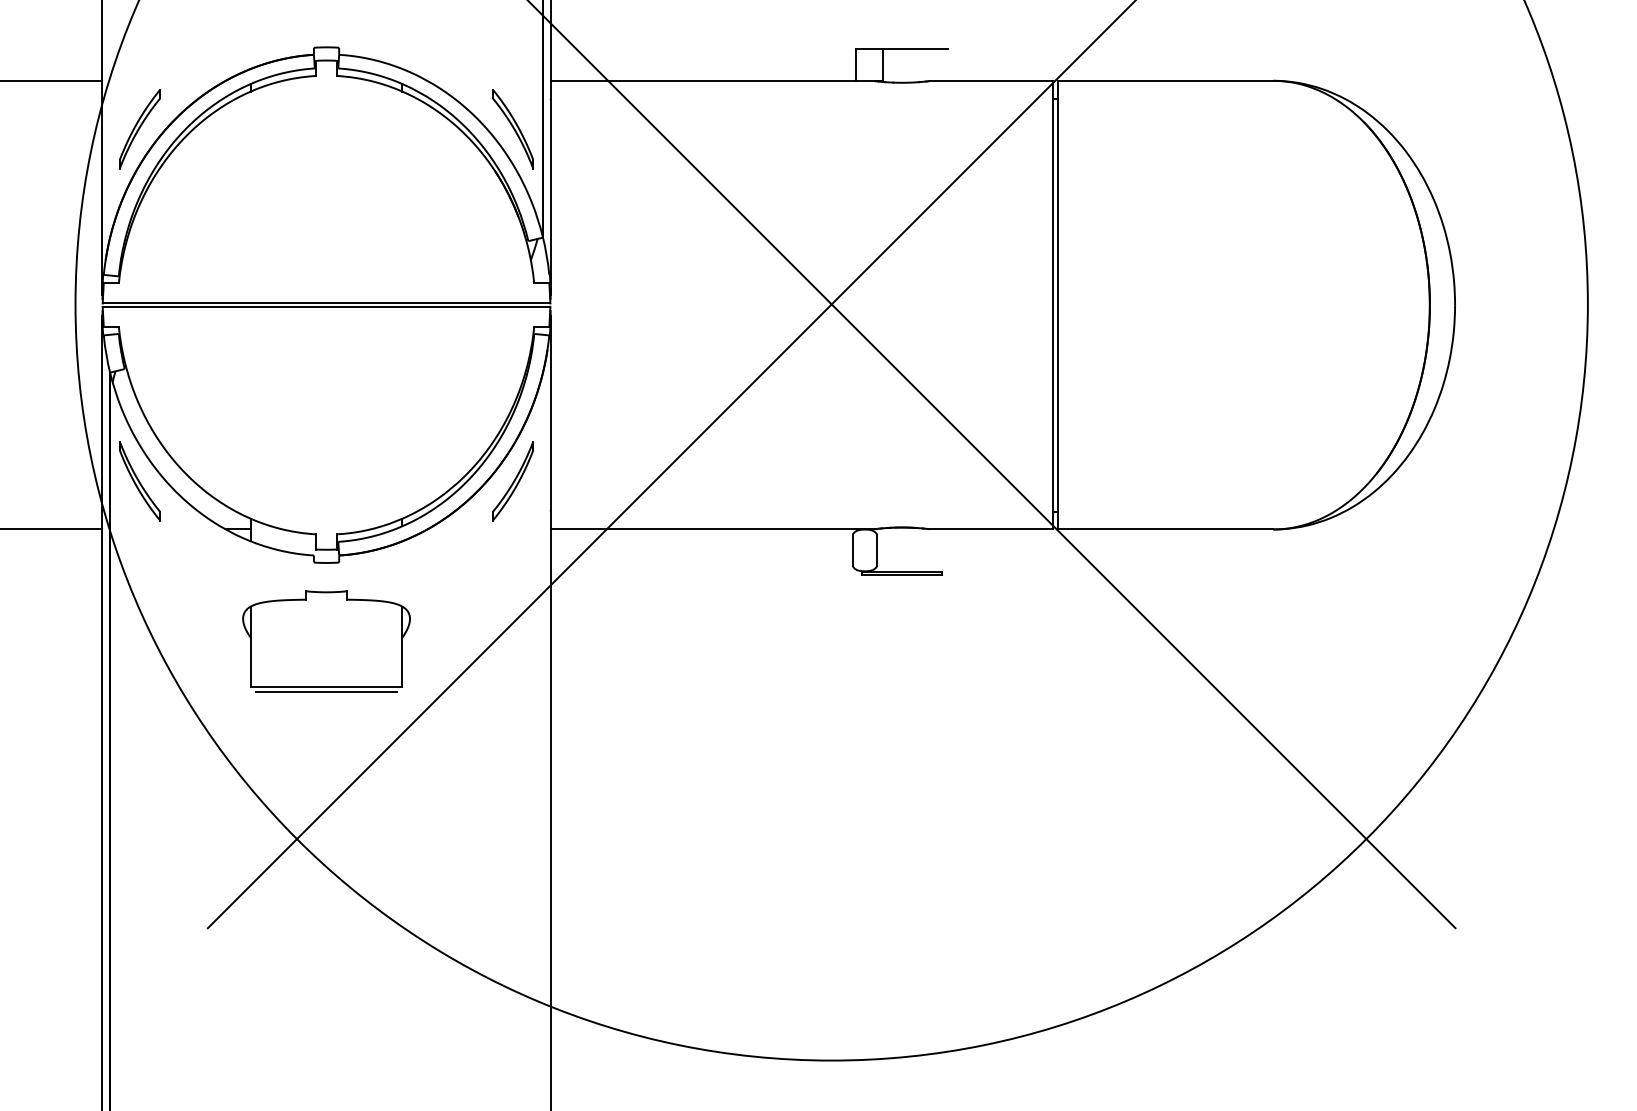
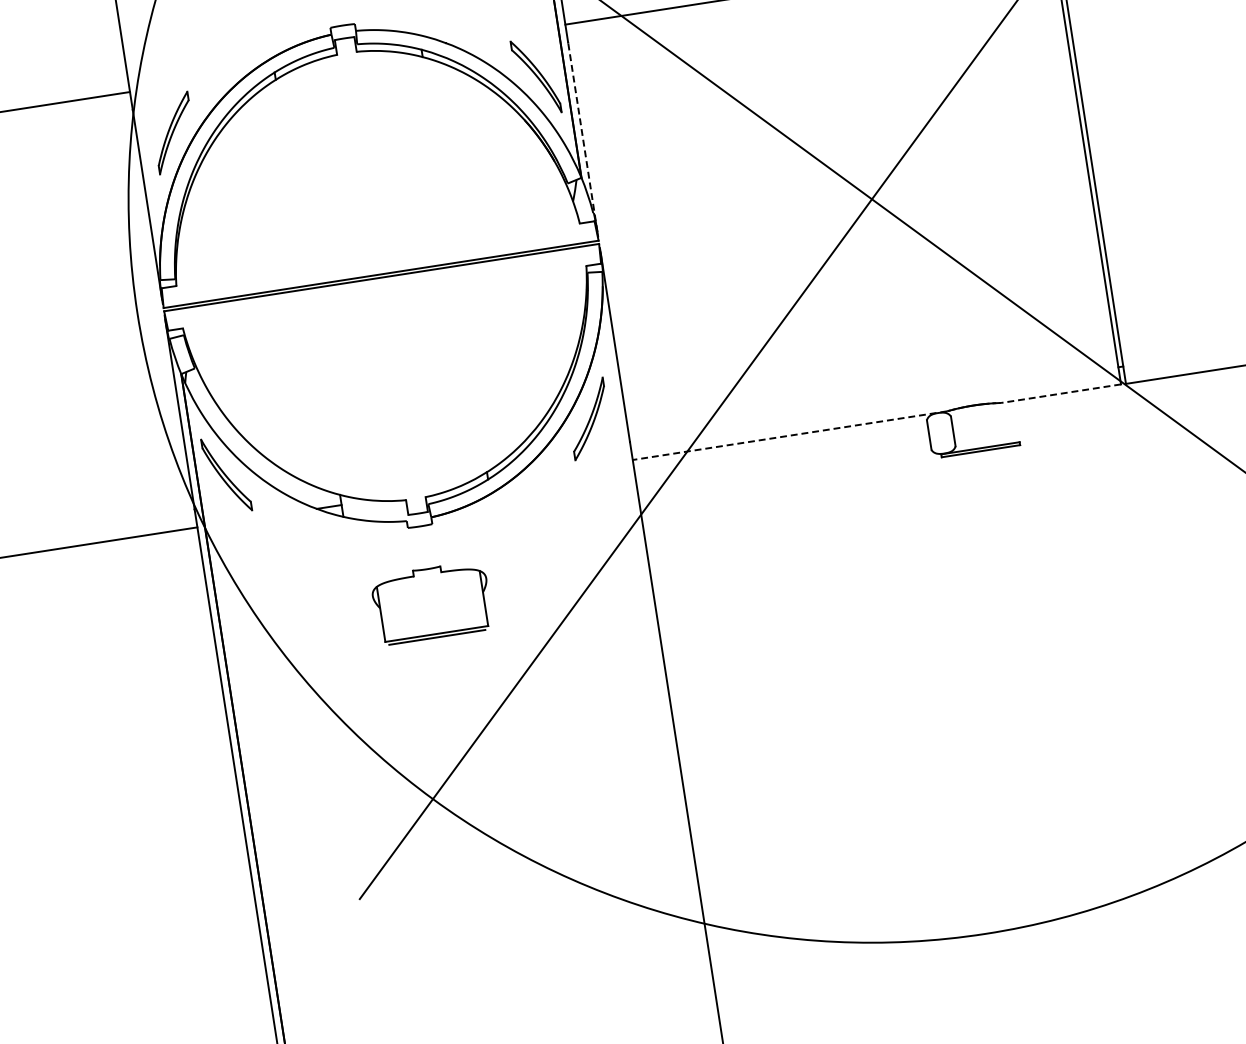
line: (550, 197) -> (582, 137), solid -> dashed
line: (712, 529) -> (790, 435), solid -> dashed
line: (991, 529) -> (1061, 393), solid -> dashed
part: (326, 641) -> (431, 602), size x0.7

